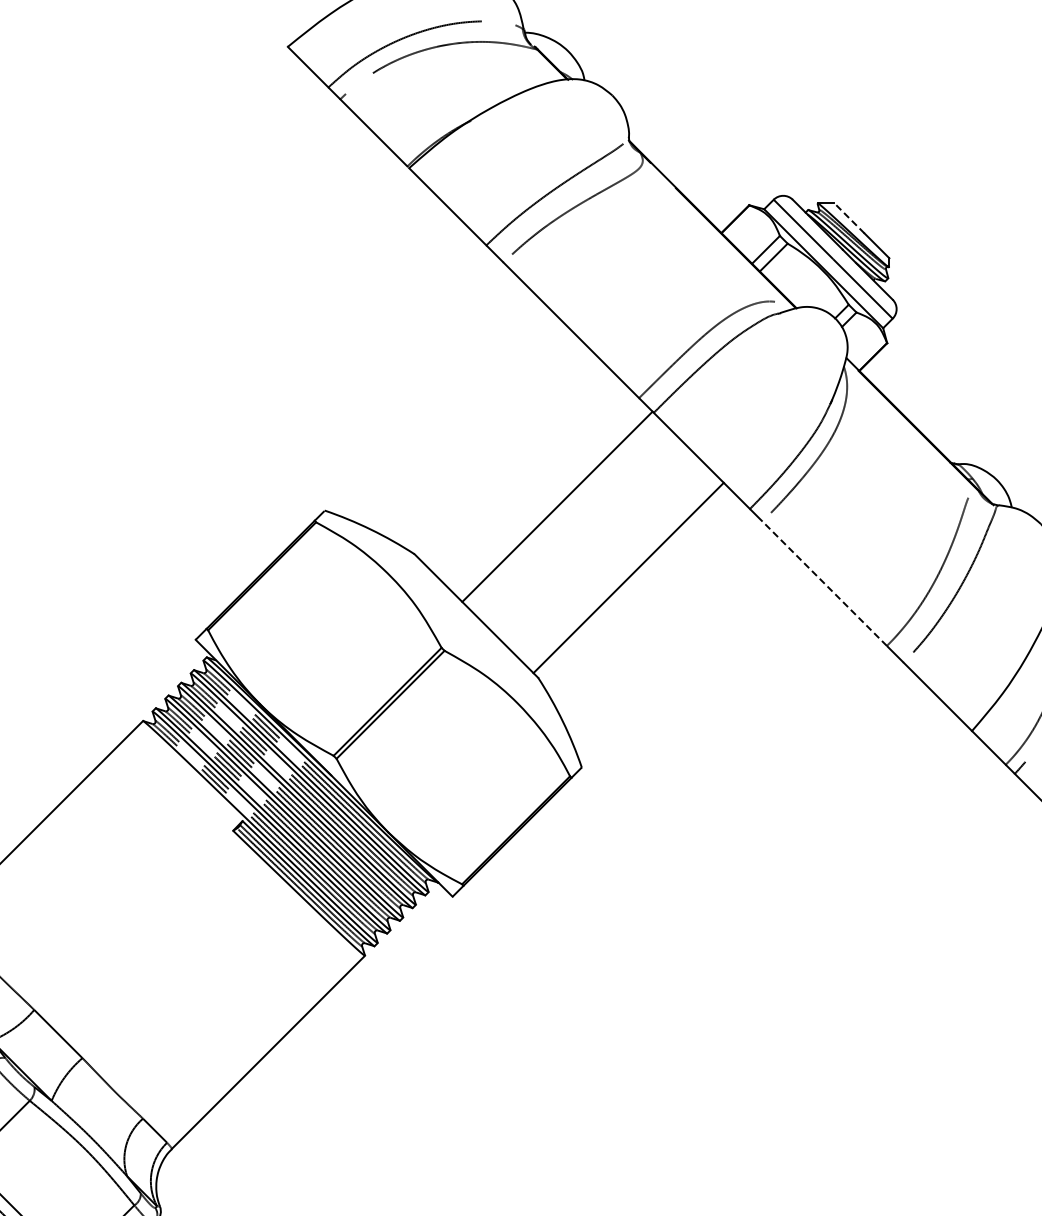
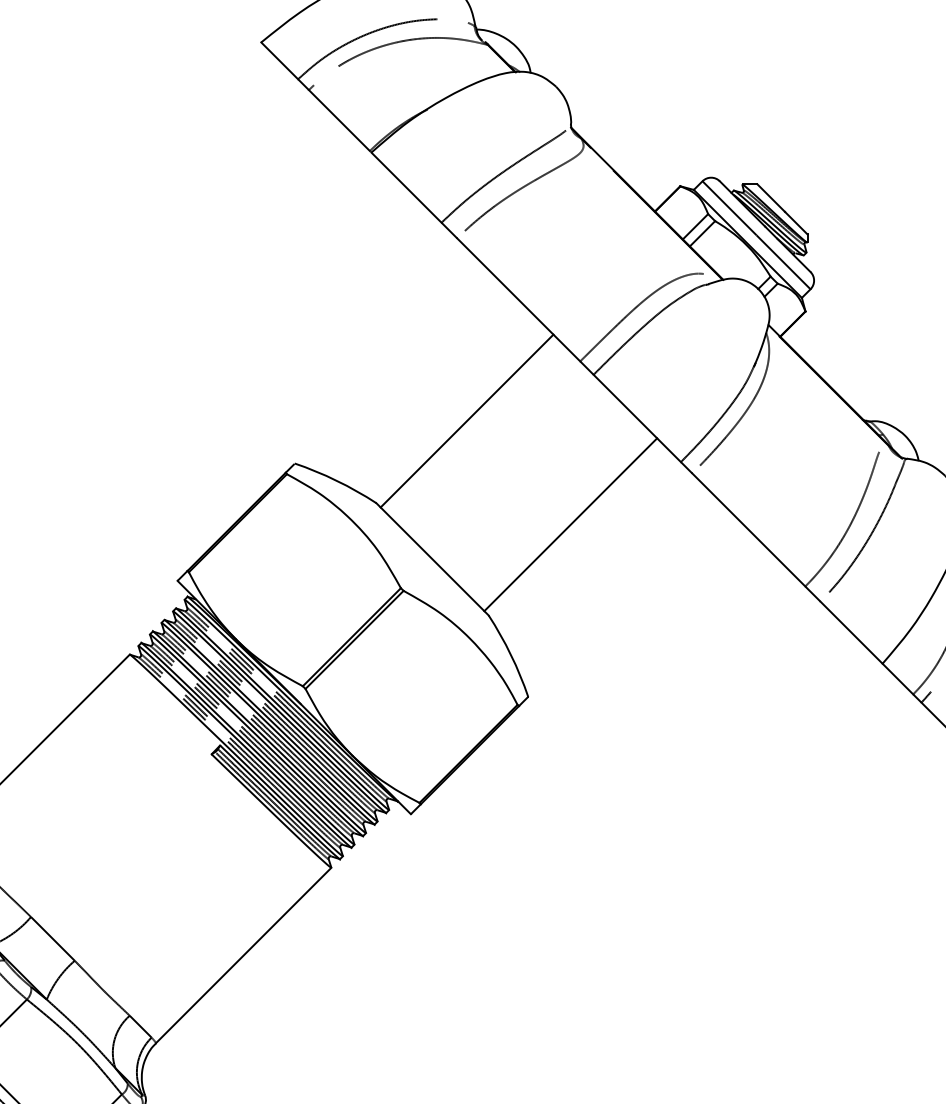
line: (849, 218) -> (771, 198), dashed -> solid
line: (557, 506) -> (467, 420), moved
line: (824, 583) -> (748, 529), dashed -> solid

